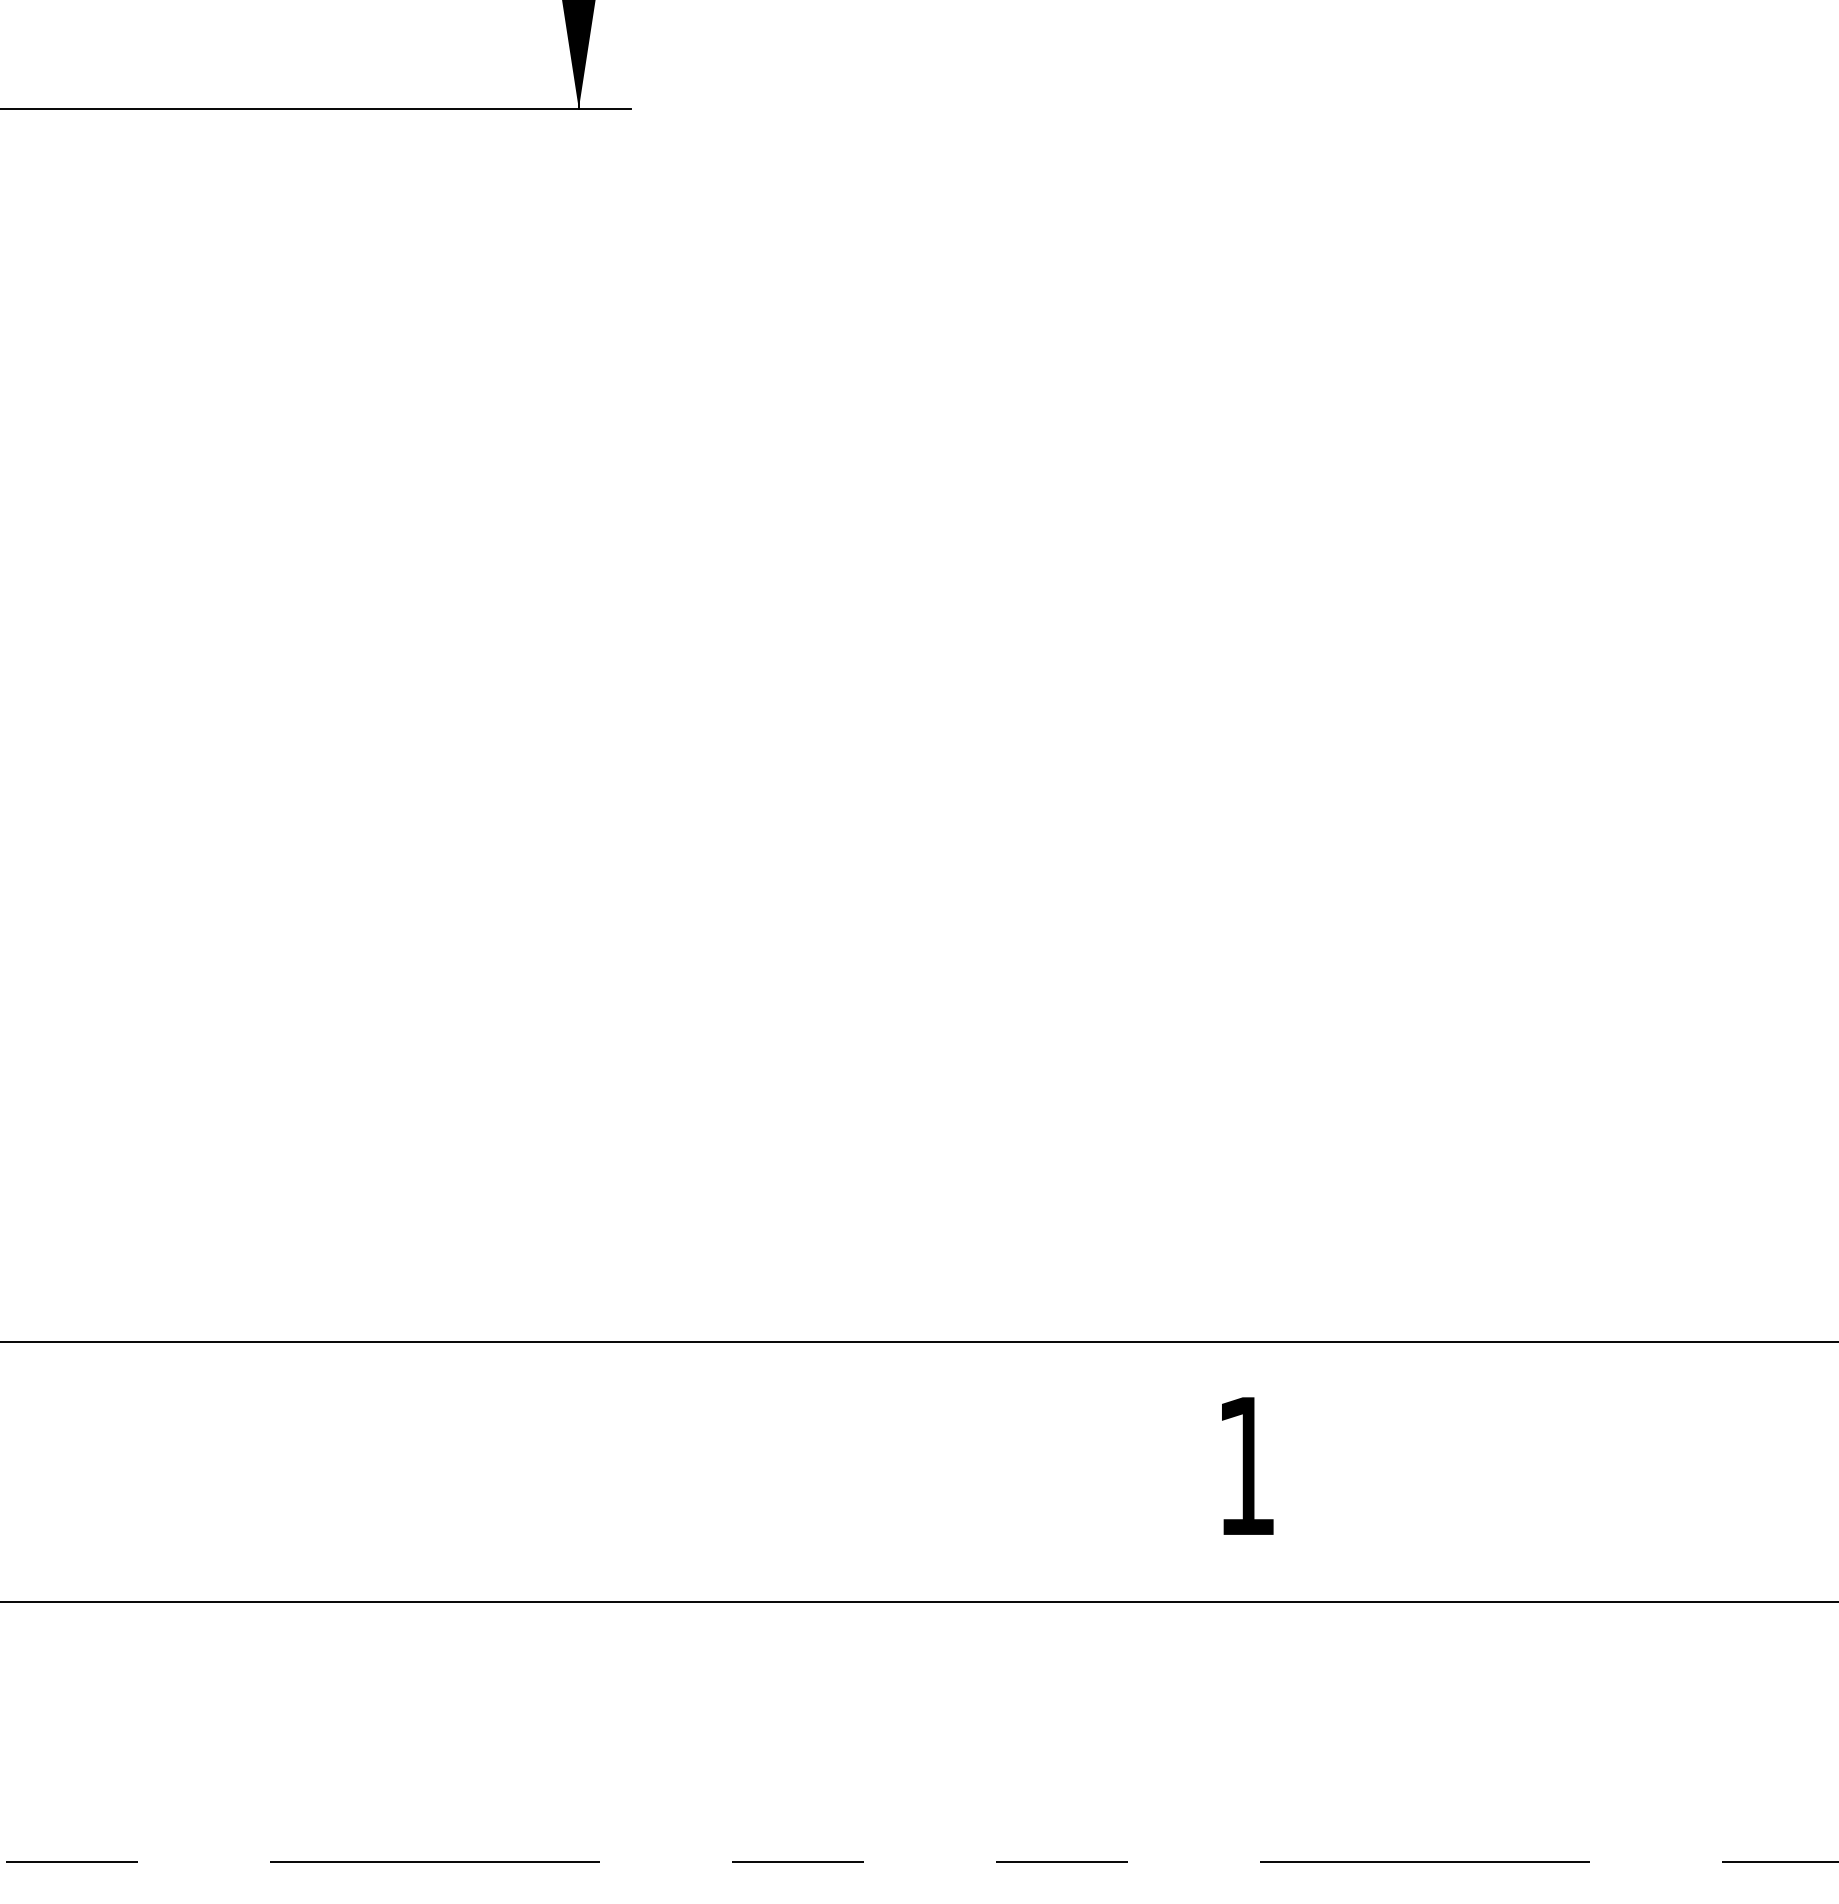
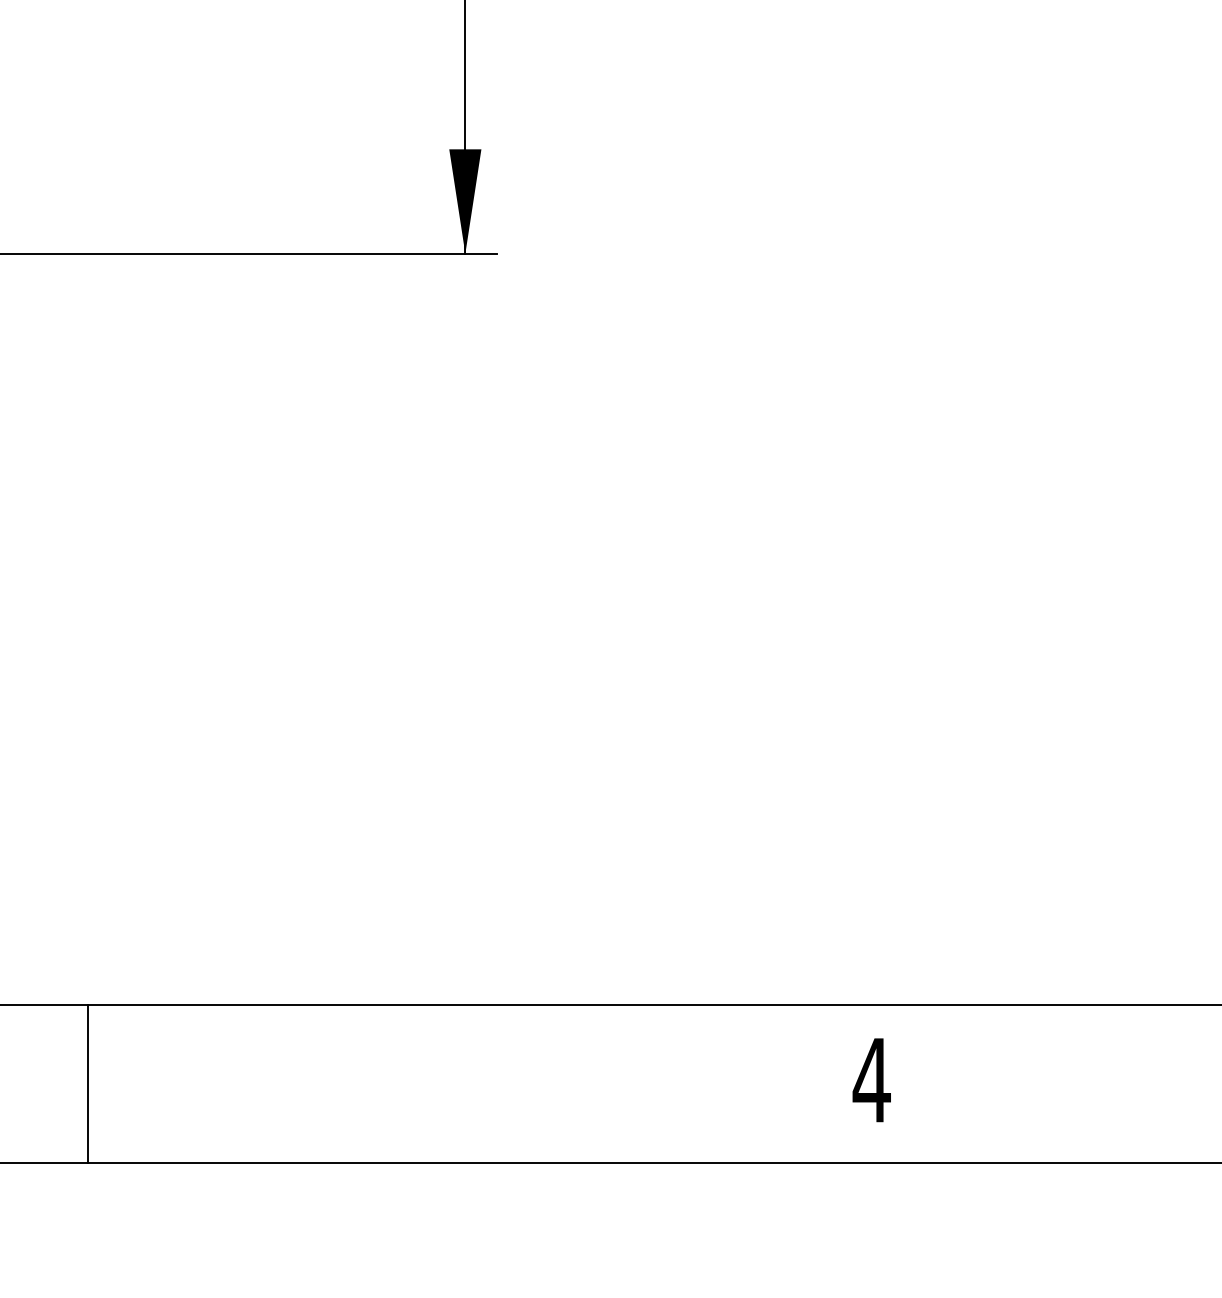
text: (1245, 1466) -> (871, 1080), 1 -> 4

